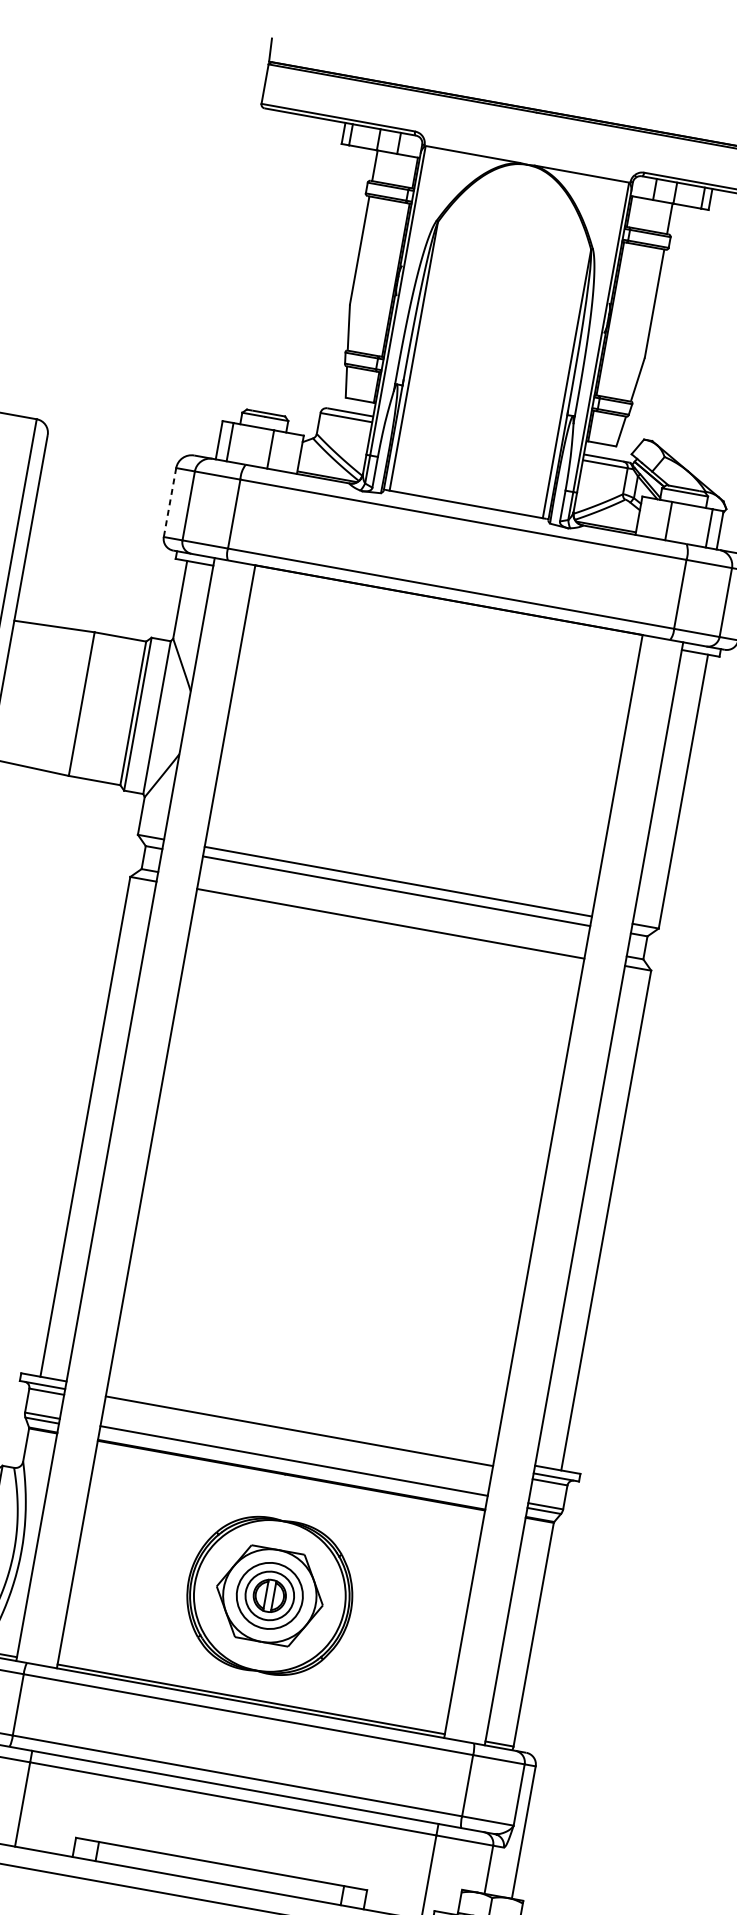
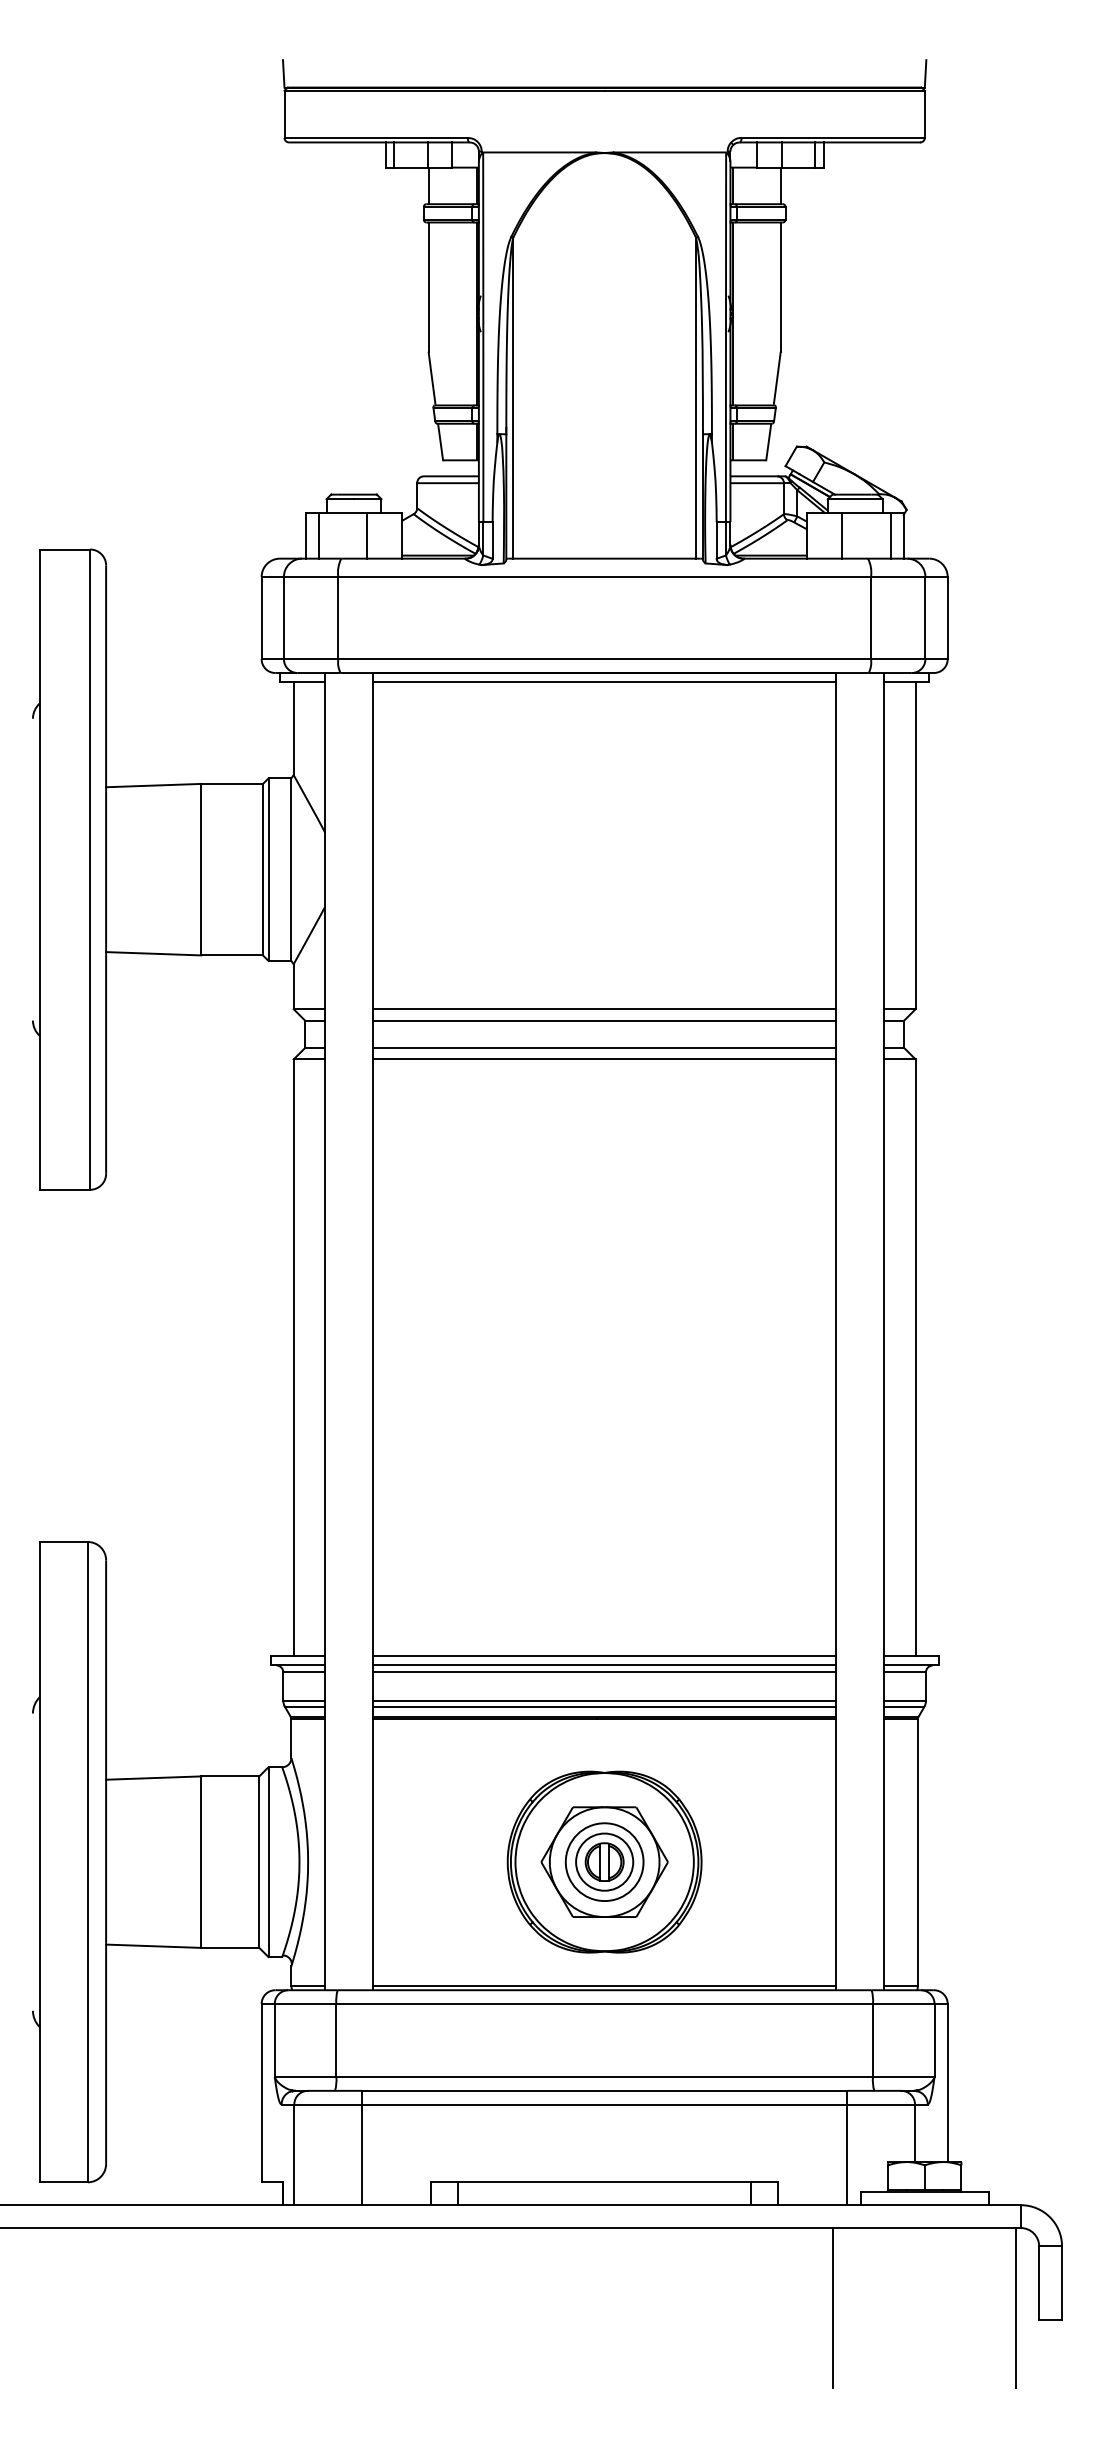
line: (169, 502) -> (261, 618), dashed -> solid
line: (447, 608) -> (604, 682), added
line: (392, 914) -> (604, 1048), added
line: (300, 1423) -> (604, 1656), added
line: (298, 1437) -> (604, 1672), added
line: (293, 1465) -> (604, 1706), added

